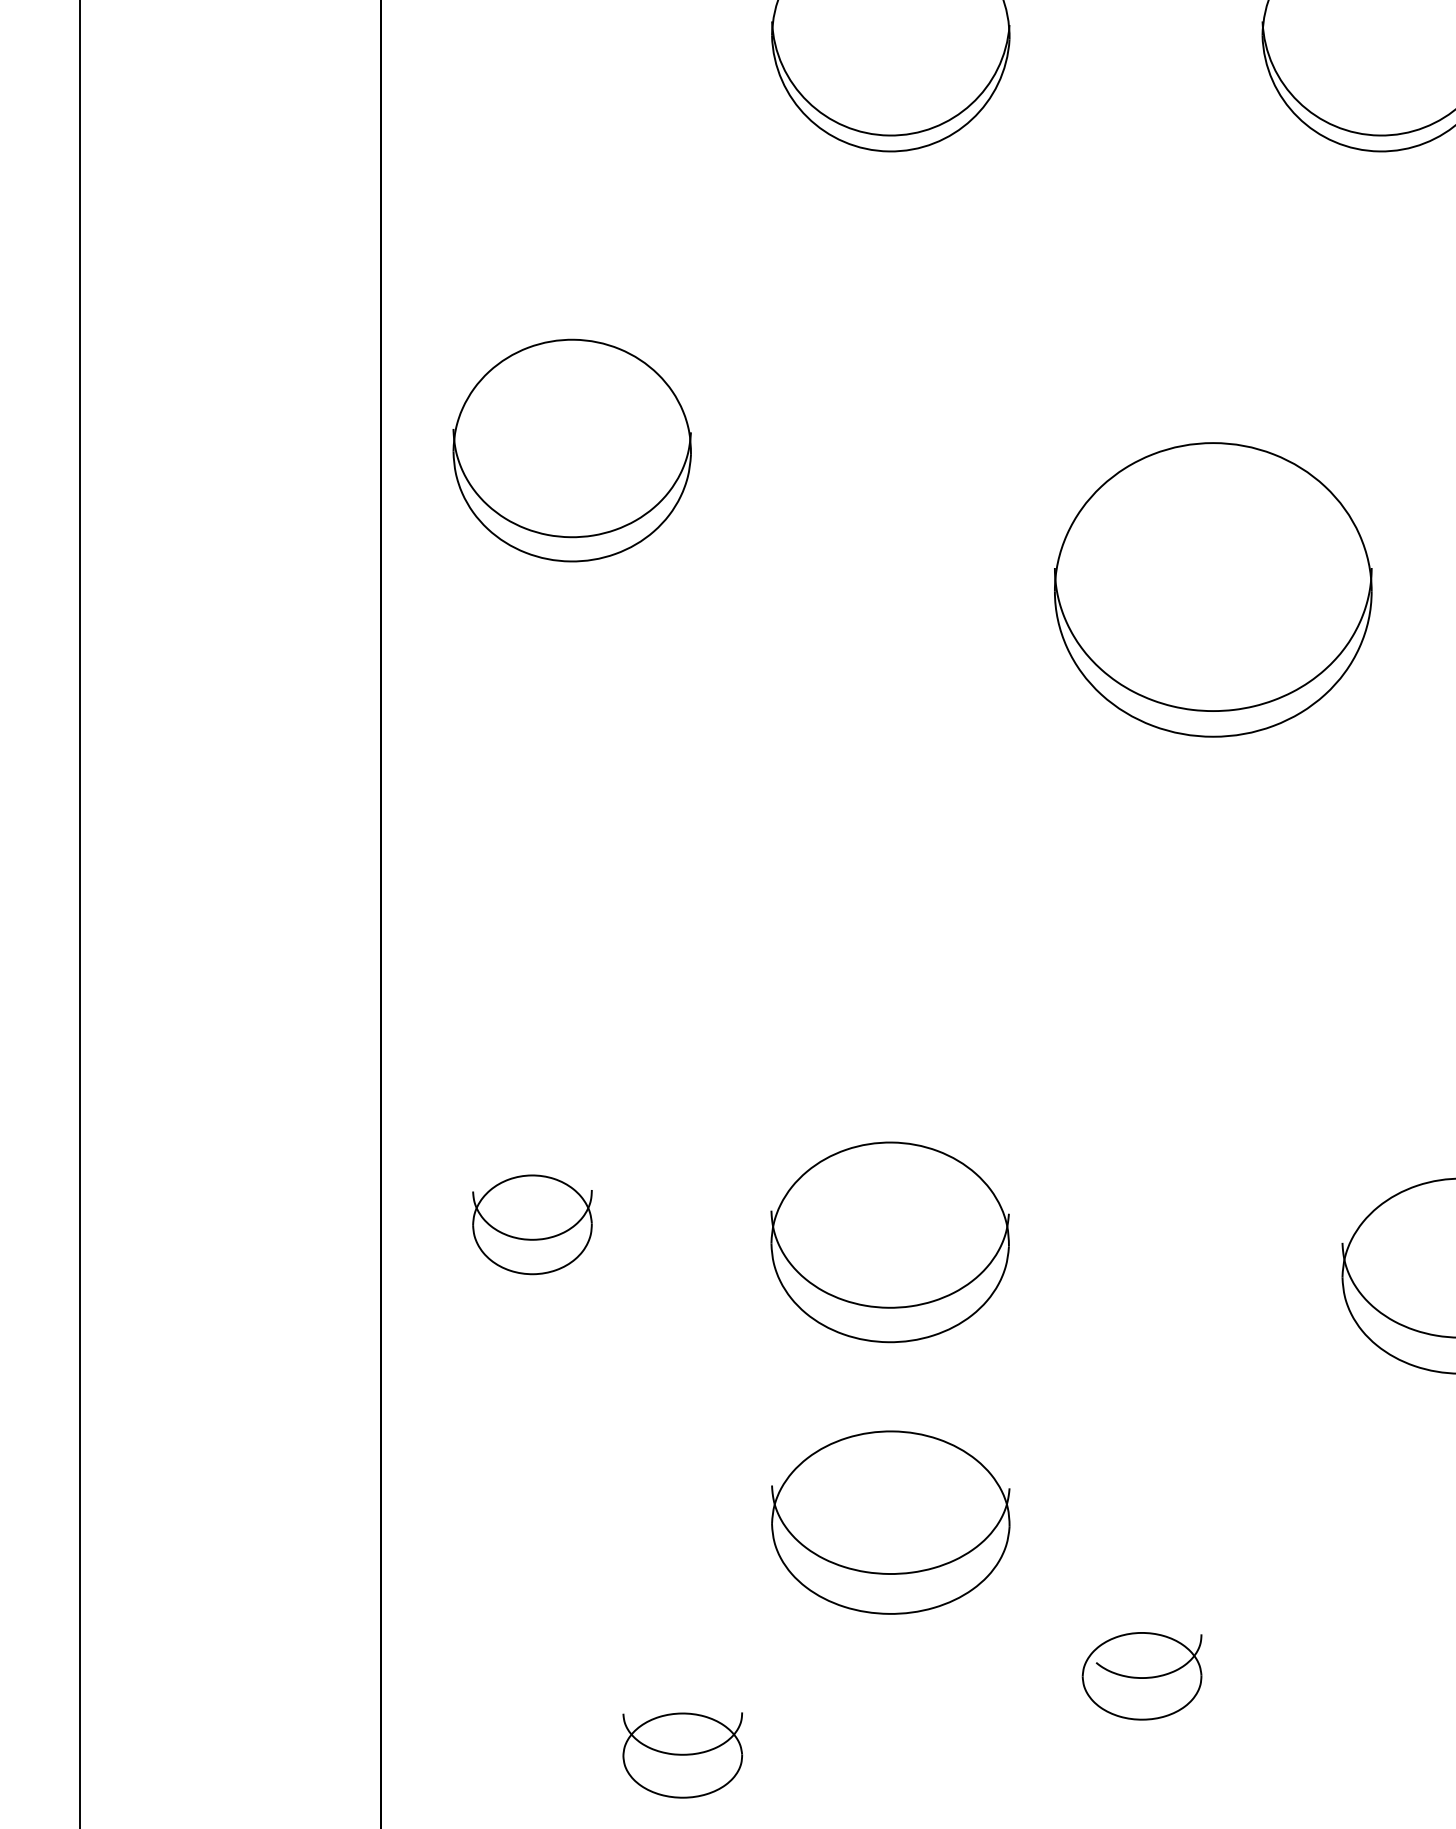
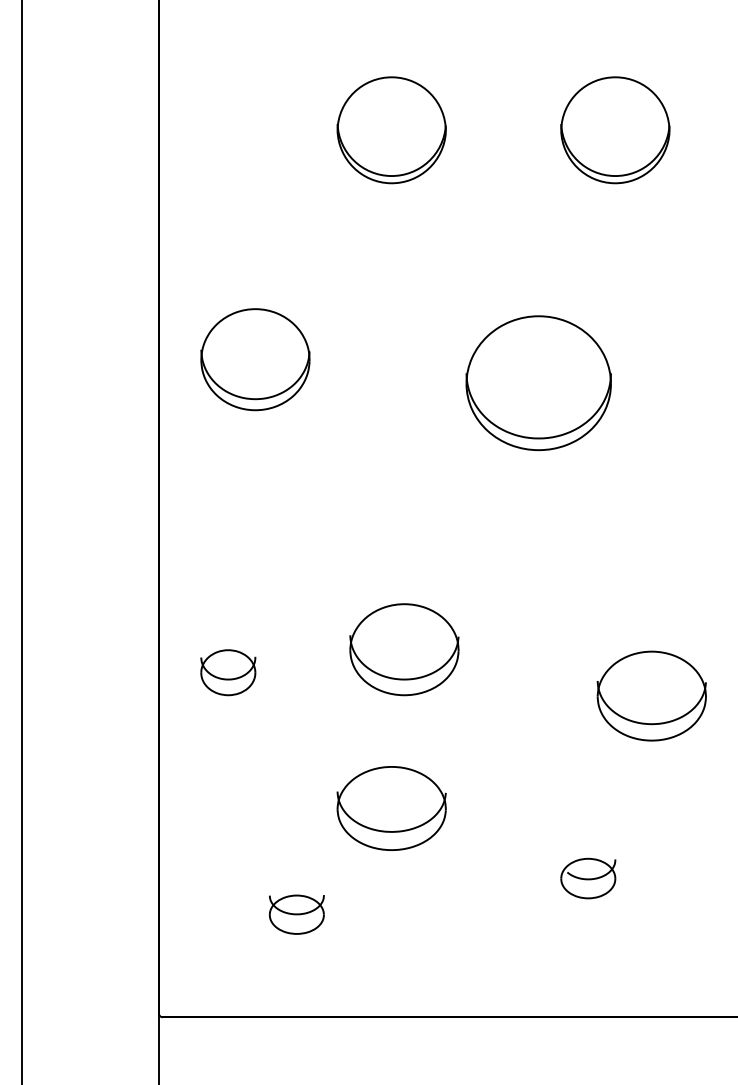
part: (572, 450) -> (255, 359), moved
part: (890, 1241) -> (404, 649), moved
part: (1142, 1676) -> (588, 878), moved

